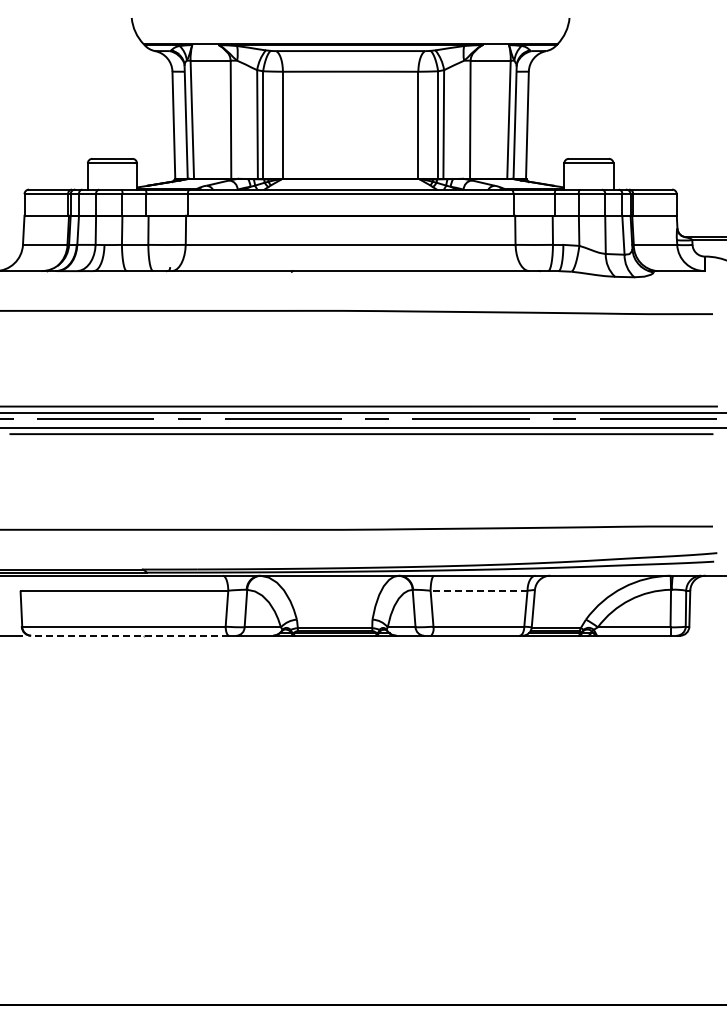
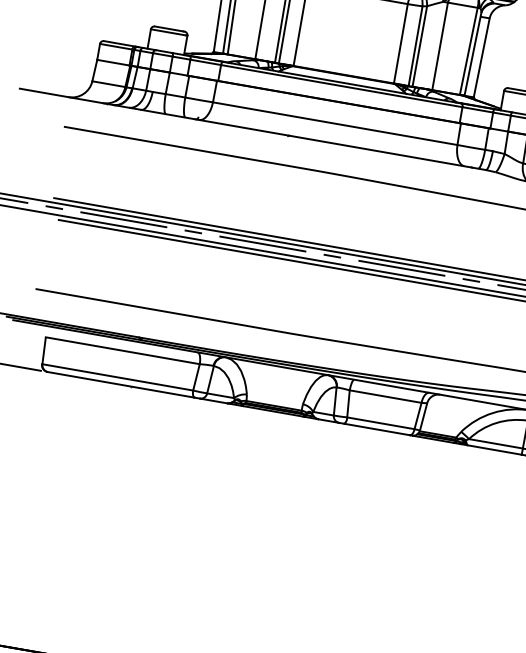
line: (478, 590) -> (385, 396), dashed -> solid
line: (130, 635) -> (121, 384), dashed -> solid

